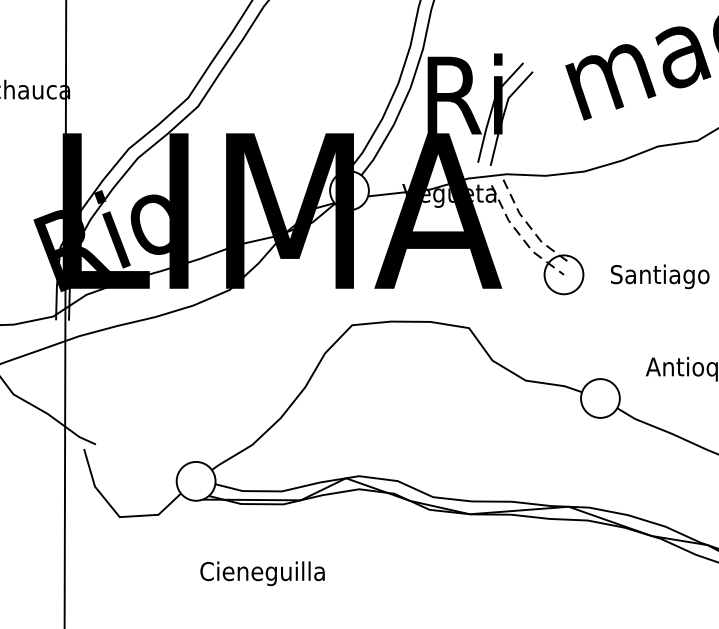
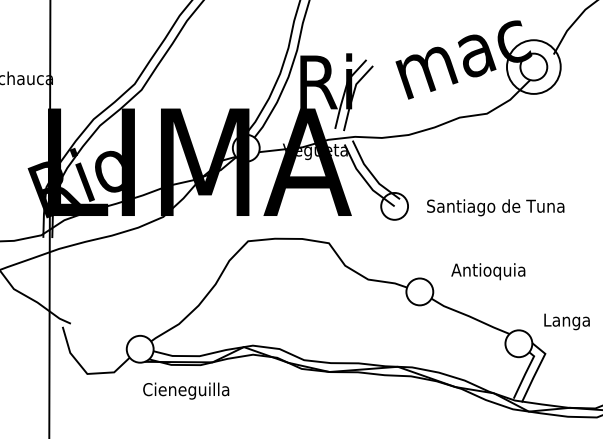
line: (530, 227) -> (371, 173), dashed -> solid
line: (521, 237) -> (365, 180), dashed -> solid
text: (263, 572) -> (186, 390), moved

